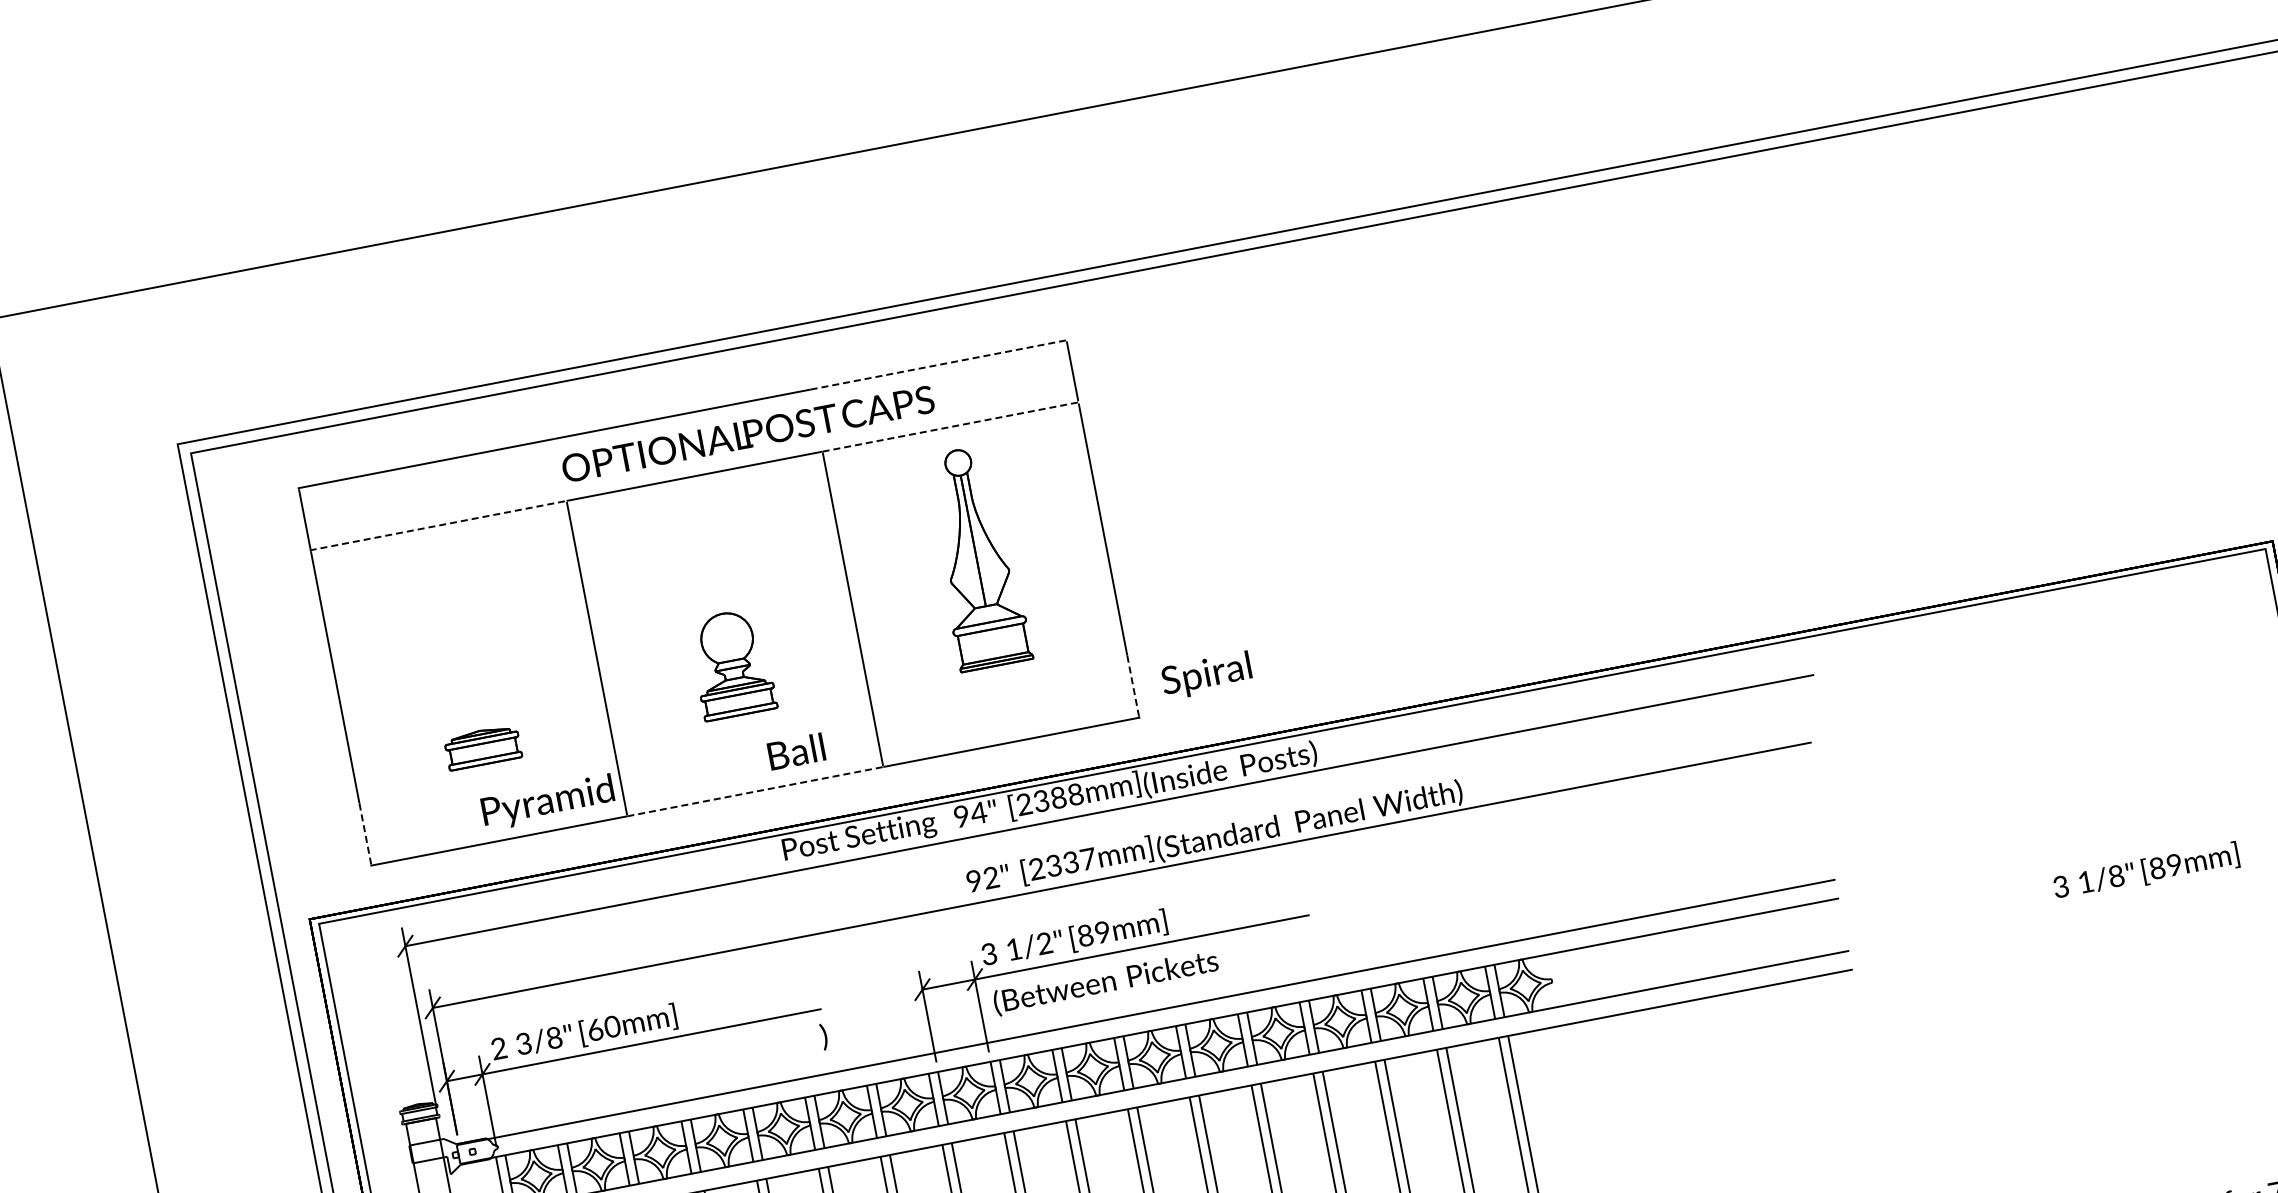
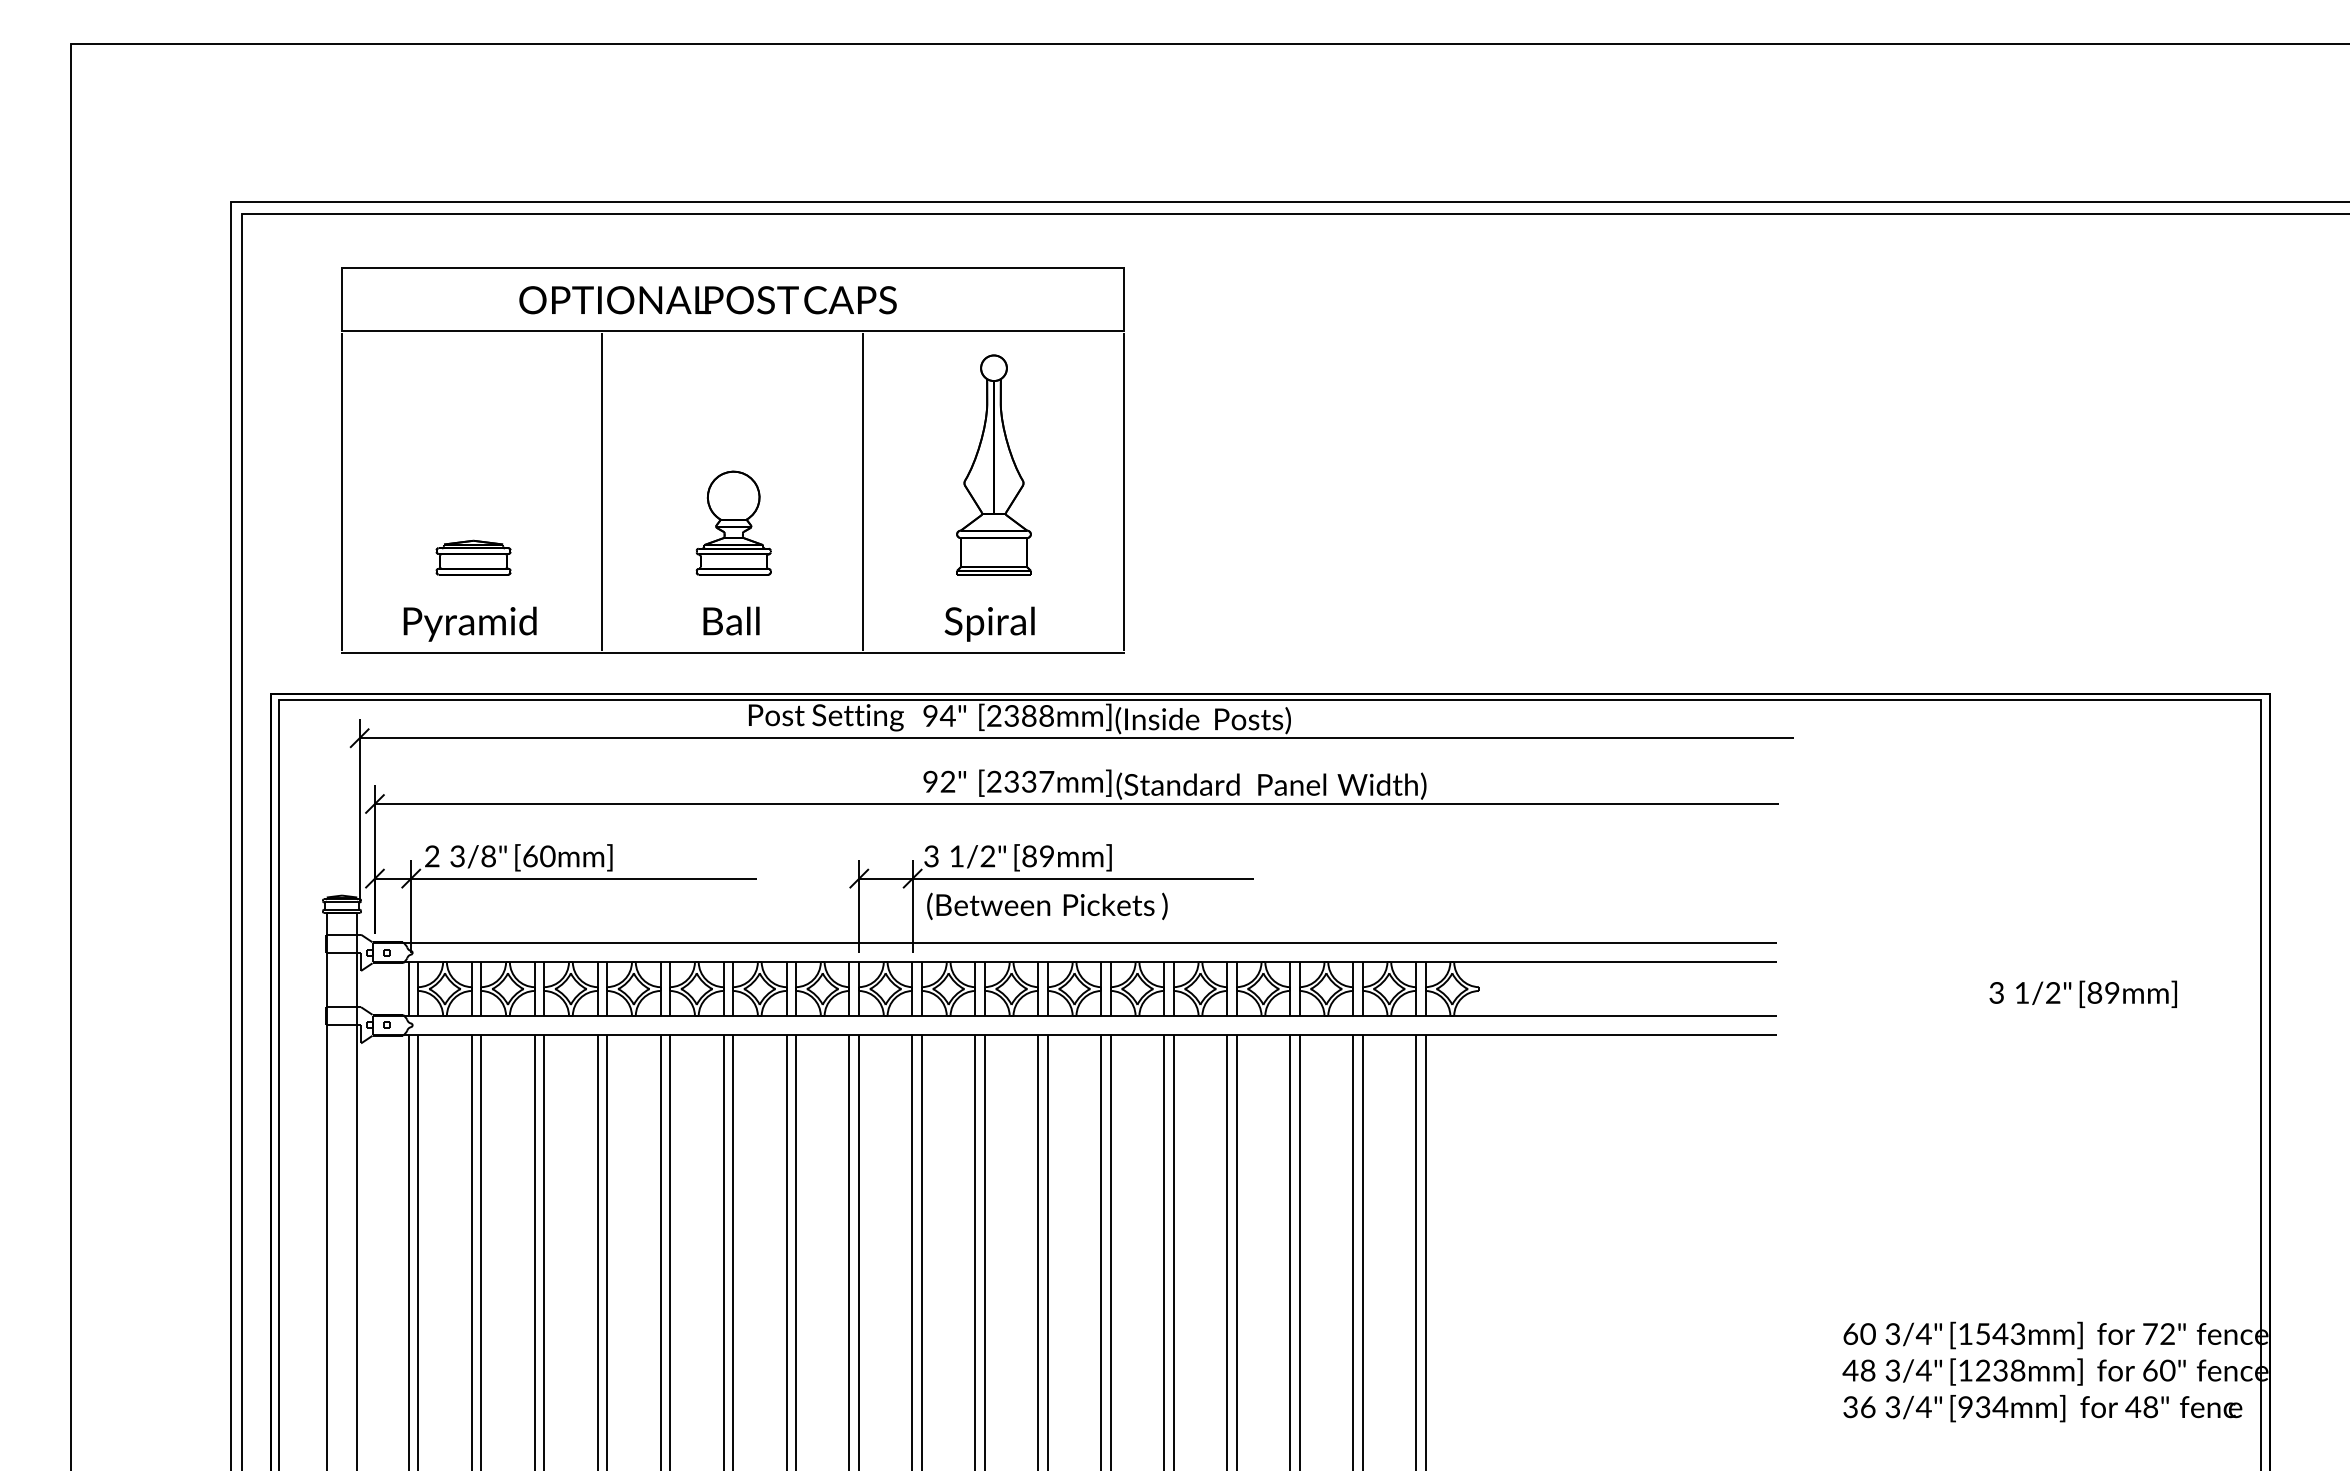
line: (938, 365) -> (993, 268), dashed -> solid
line: (950, 427) -> (993, 331), dashed -> solid
text: (747, 434) -> (707, 300), moved
line: (438, 525) -> (471, 331), dashed -> solid
text: (1206, 675) -> (989, 623), moved
line: (1132, 685) -> (1123, 619), dashed -> solid
text: (796, 751) -> (731, 620), moved
line: (756, 791) -> (733, 652), dashed -> solid
text: (547, 802) -> (469, 623), moved
line: (365, 833) -> (341, 619), dashed -> solid
text: (2116, 876) -> (2053, 993), 1/8" -> 1/2"
text: (823, 1036) -> (1164, 905), moved

